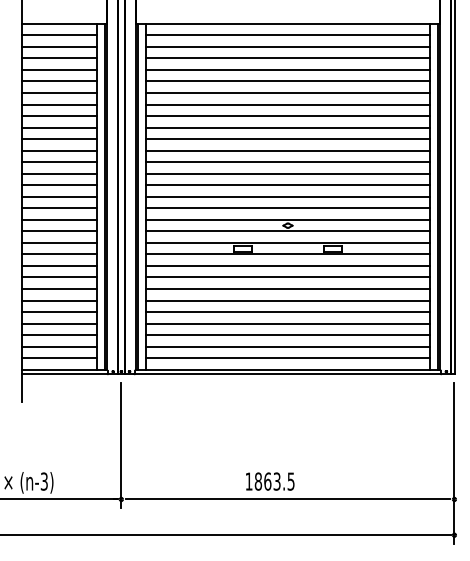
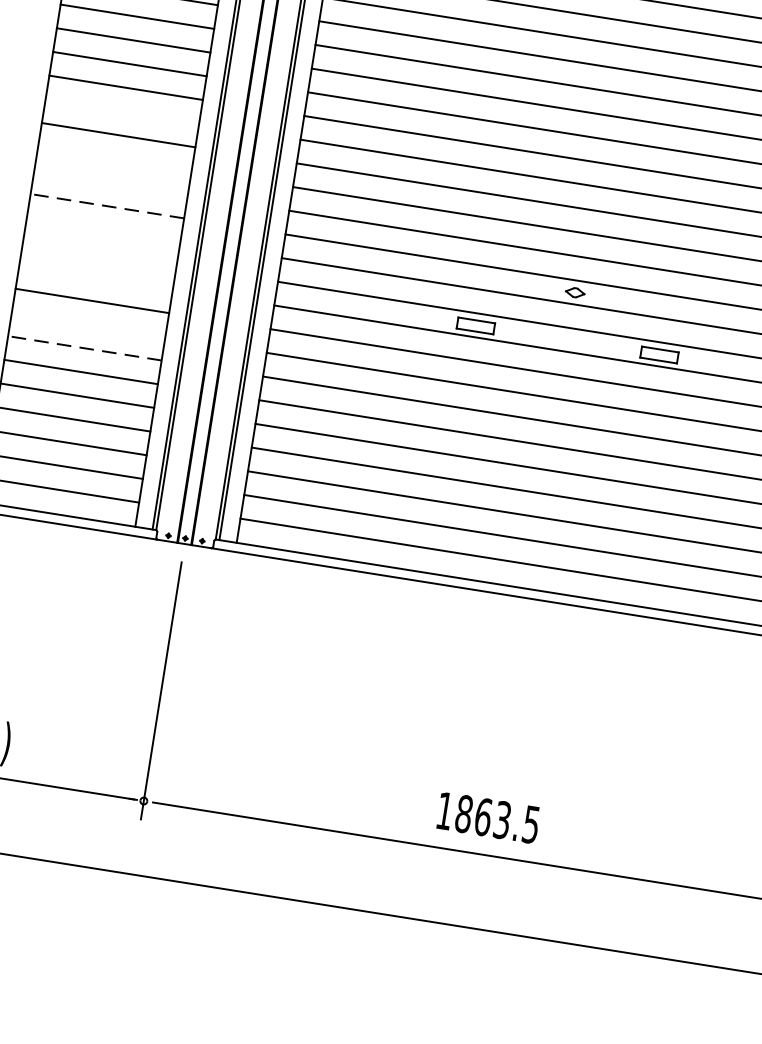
line: (58, 173) -> (120, 110), removed
line: (58, 196) -> (113, 158), removed
line: (58, 208) -> (109, 182), removed
line: (58, 219) -> (105, 205), solid -> dashed
line: (58, 231) -> (101, 229), removed
line: (58, 242) -> (98, 252), removed
line: (58, 254) -> (94, 277), removed
line: (58, 277) -> (86, 324), removed
line: (58, 288) -> (83, 347), solid -> dashed
text: (270, 481) -> (488, 817), moved

